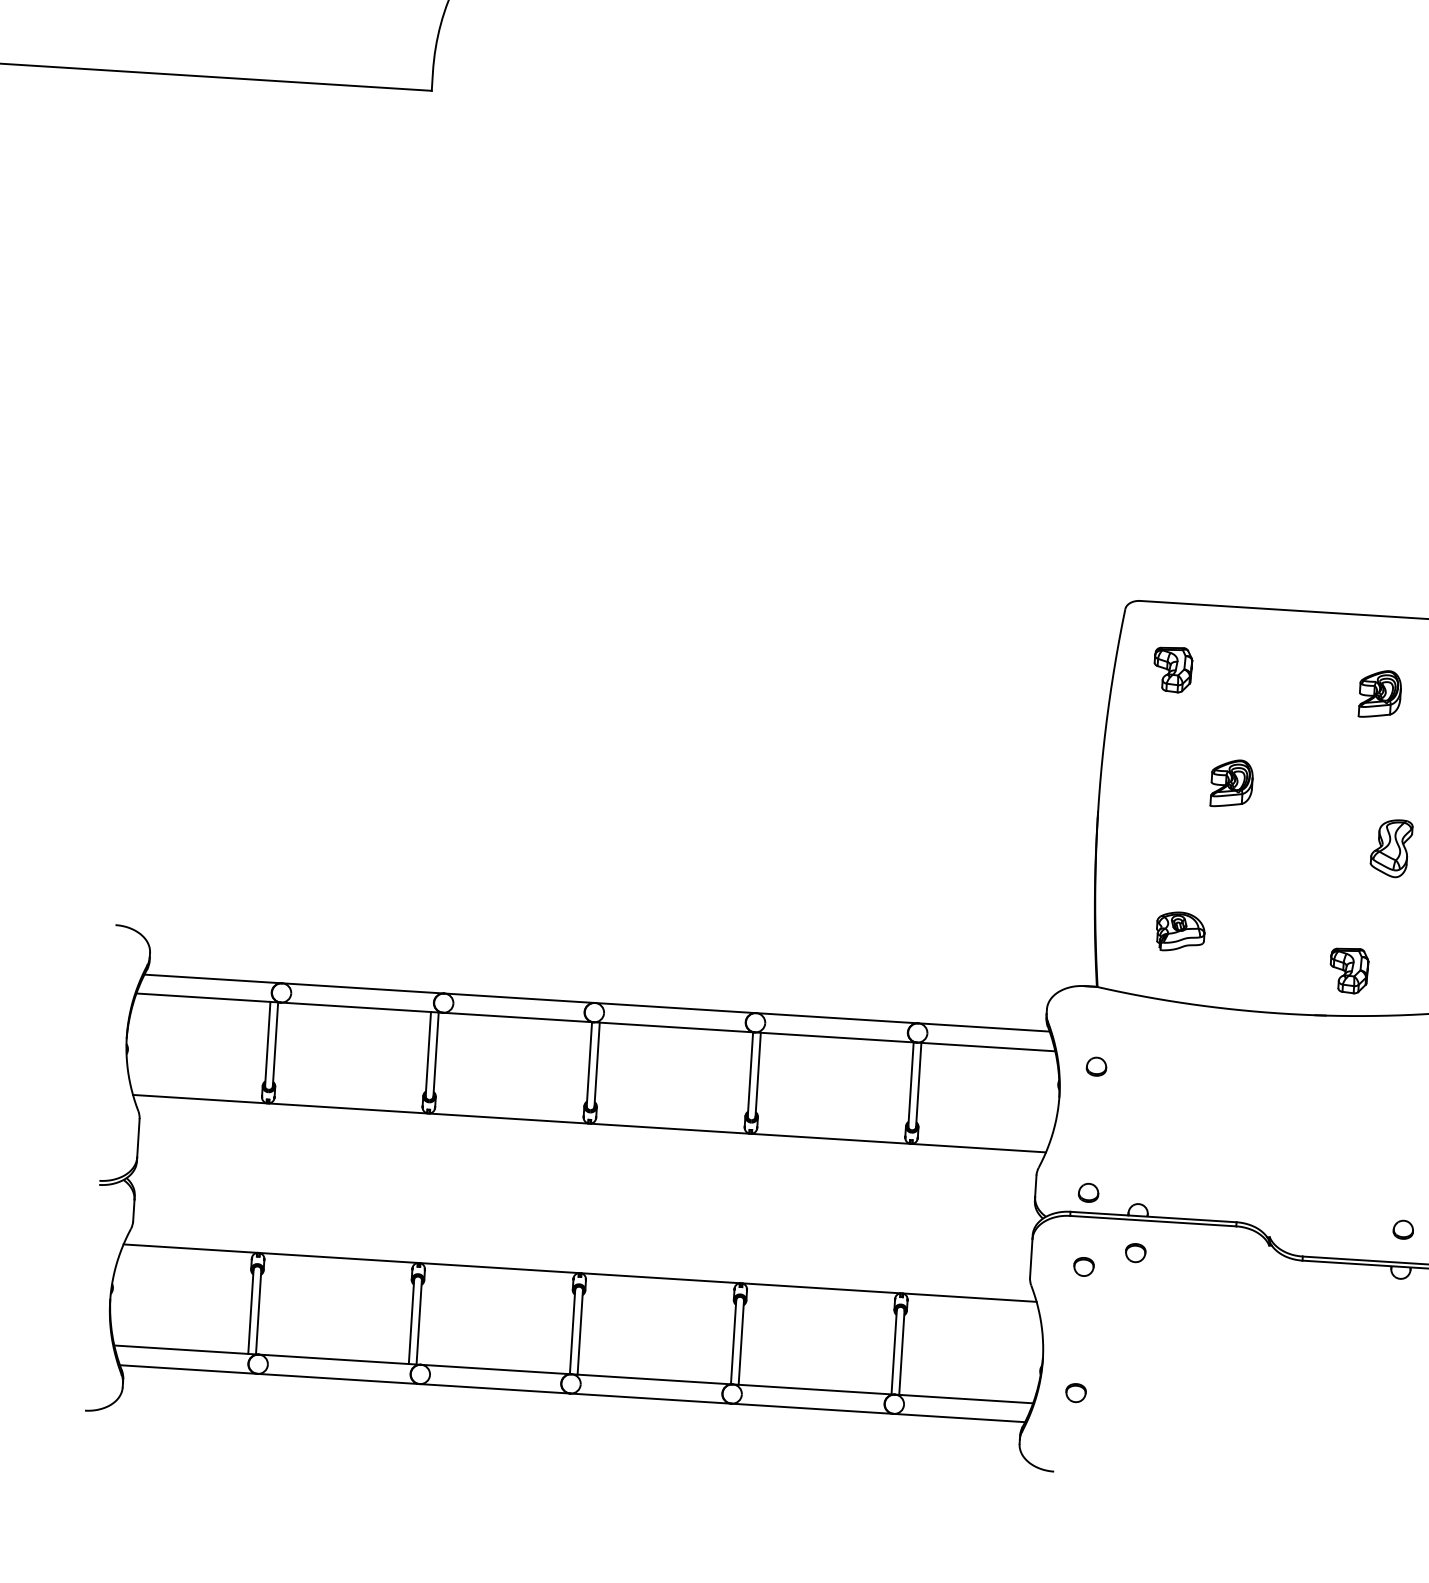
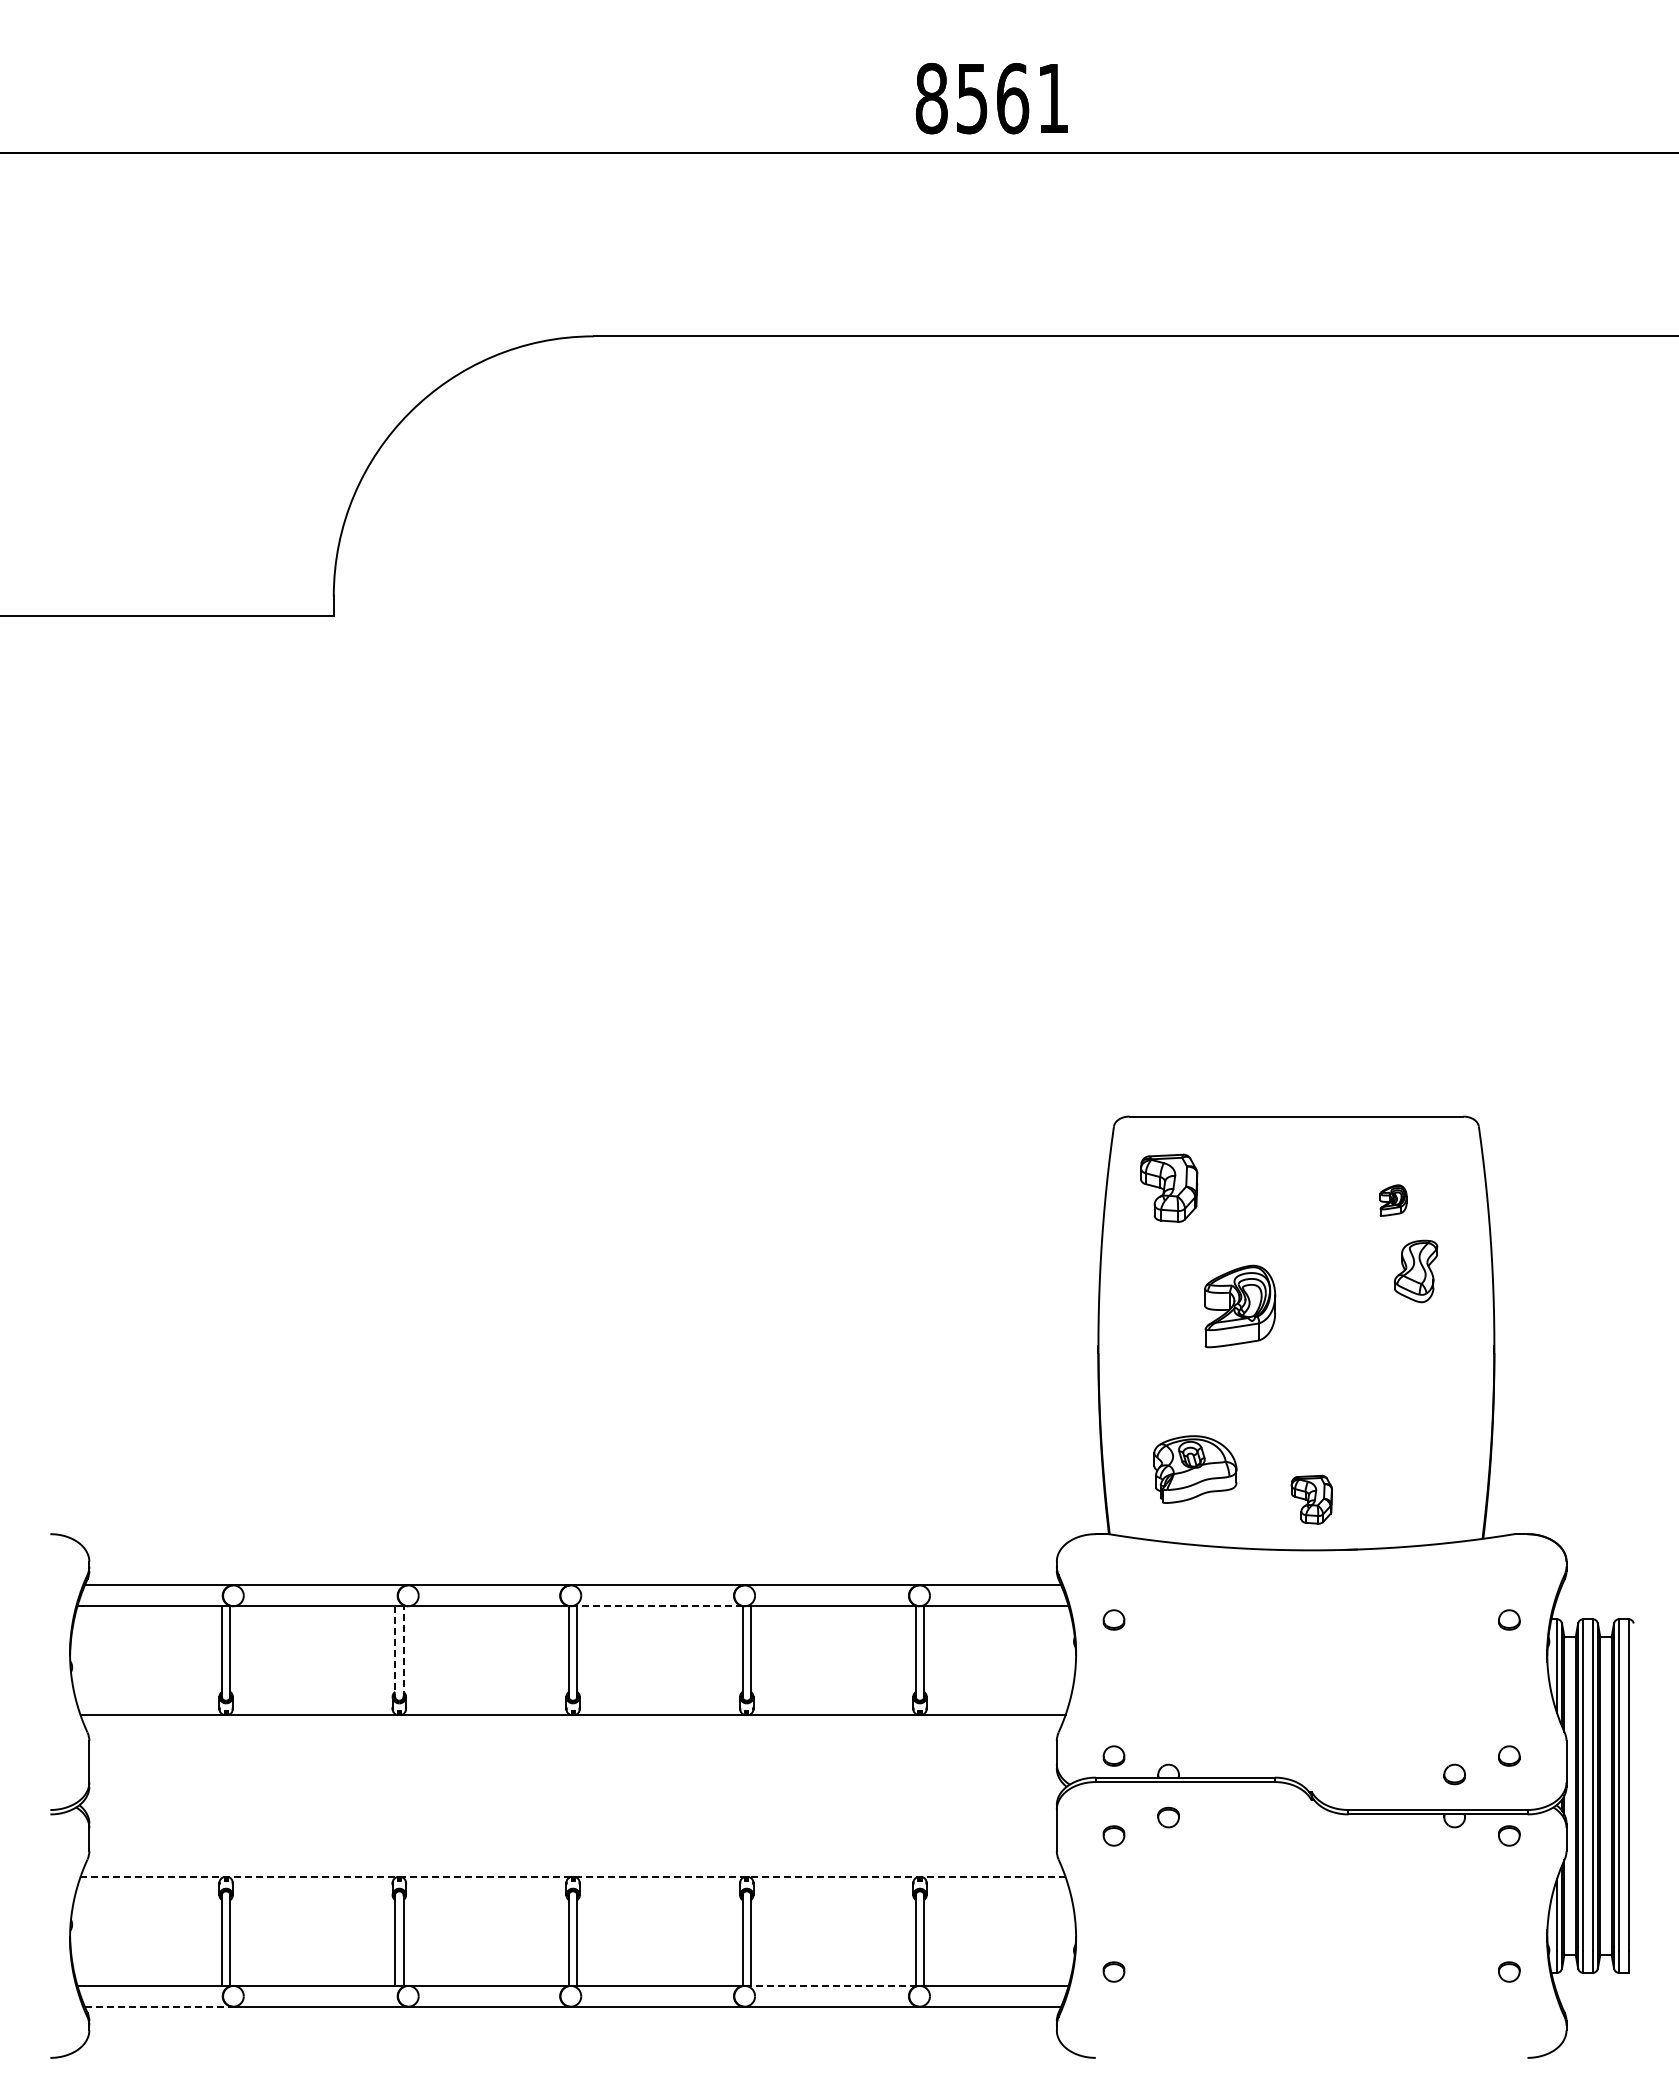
part: (1173, 669) -> (1169, 1188), size x1.4
part: (1380, 694) -> (1393, 1200), size x0.6
part: (1232, 783) -> (1240, 1306), size x1.6
part: (1391, 848) -> (1416, 1271), moved
part: (1179, 931) -> (1194, 1469), size x1.6
part: (1348, 970) -> (1311, 1499), moved
line: (674, 1027) -> (657, 1606), solid -> dashed
line: (428, 1054) -> (395, 1651), solid -> dashed
line: (436, 1054) -> (403, 1651), solid -> dashed
line: (579, 1272) -> (572, 1876), solid -> dashed
line: (189, 1369) -> (159, 2006), solid -> dashed
line: (814, 1389) -> (832, 1985), solid -> dashed

